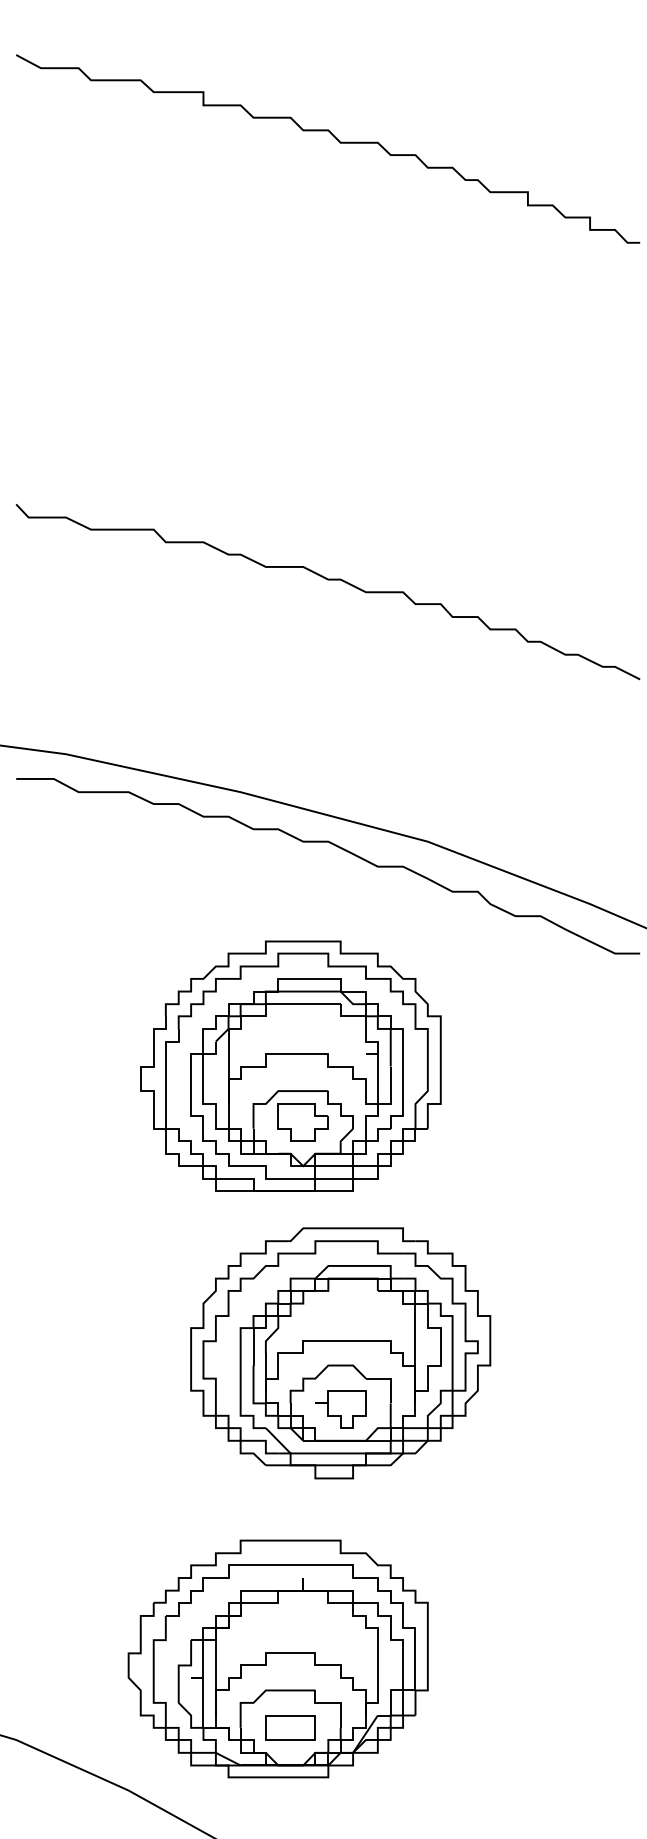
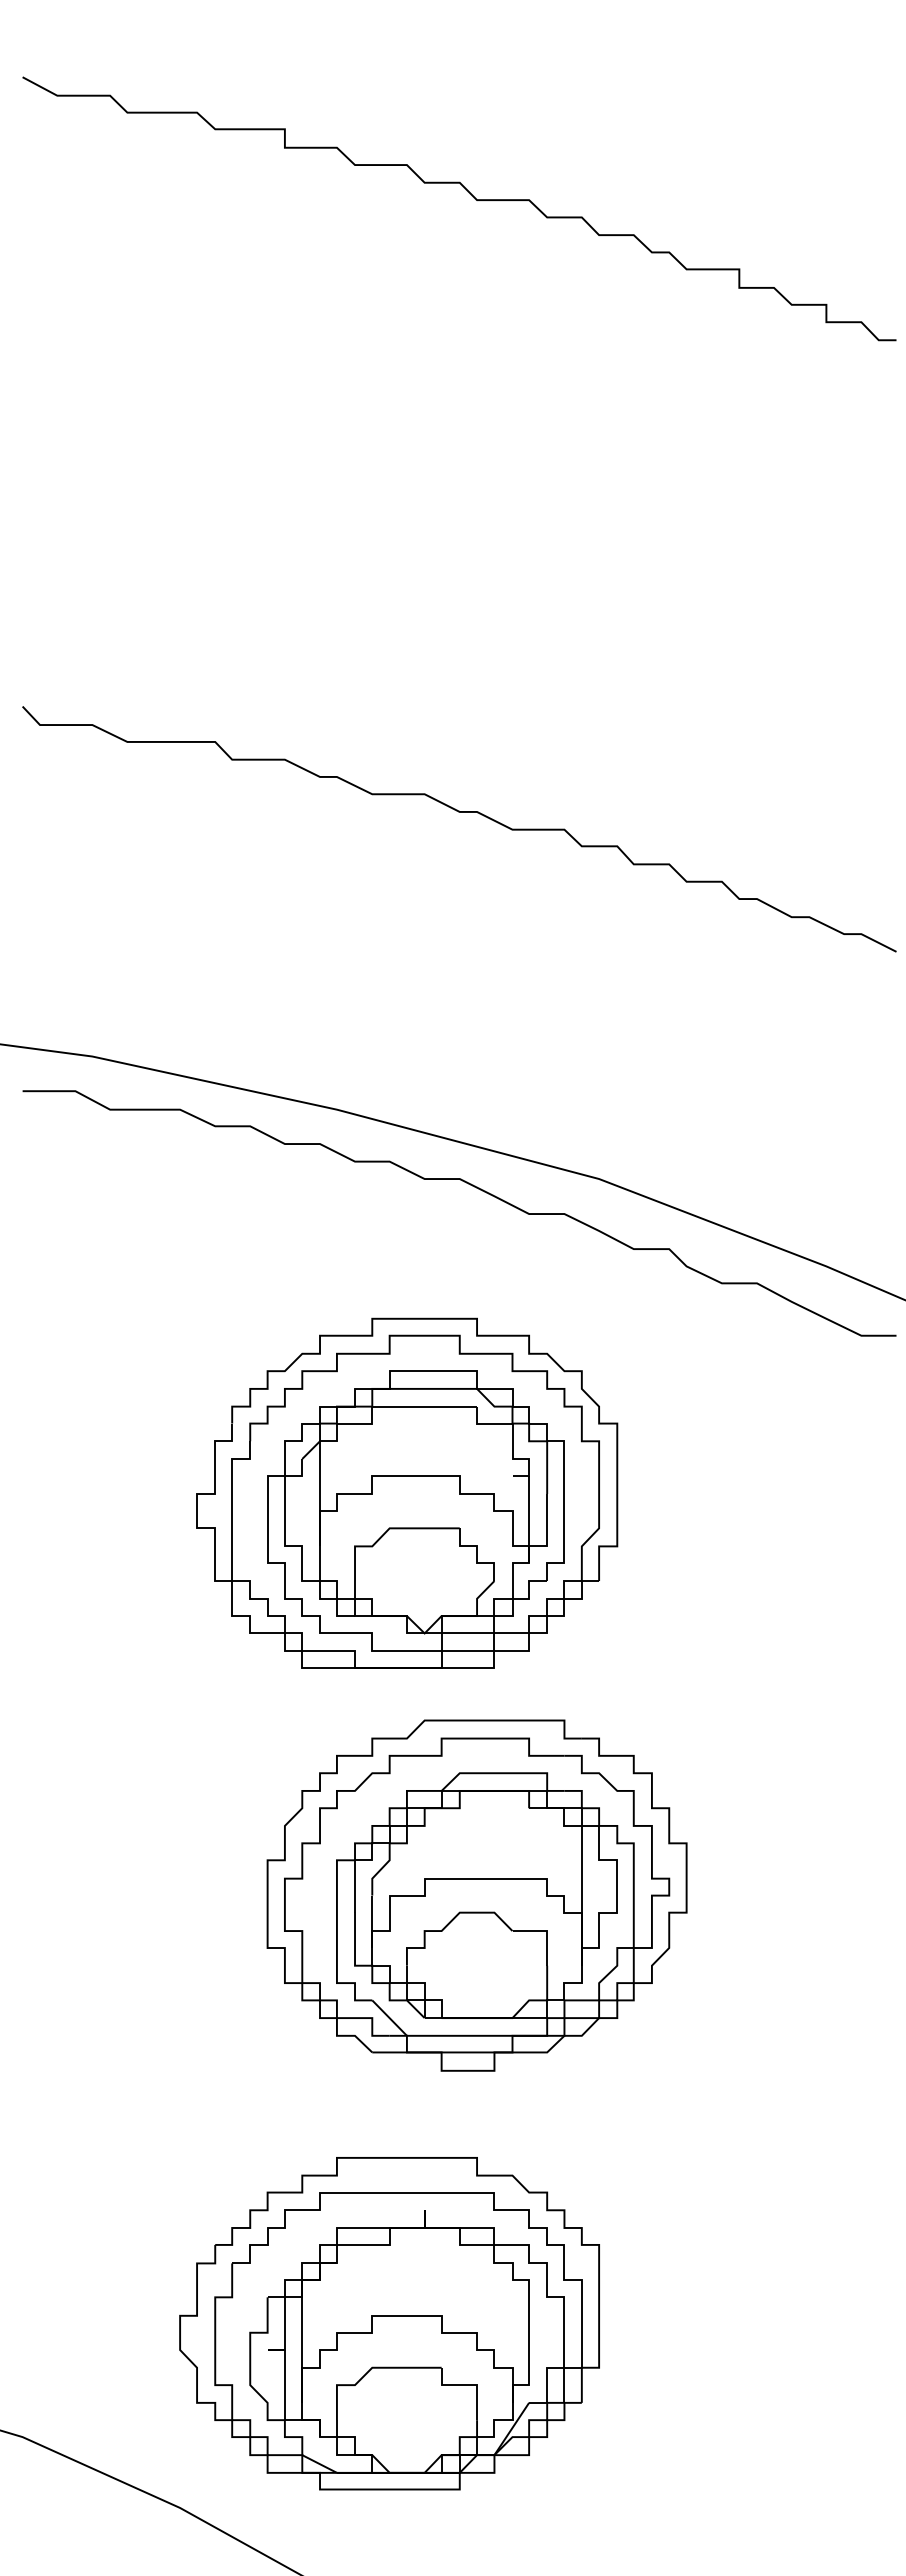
part: (303, 1122) -> (424, 1572), removed
part: (340, 1408) -> (477, 1973), removed
part: (290, 1727) -> (406, 2419), removed

